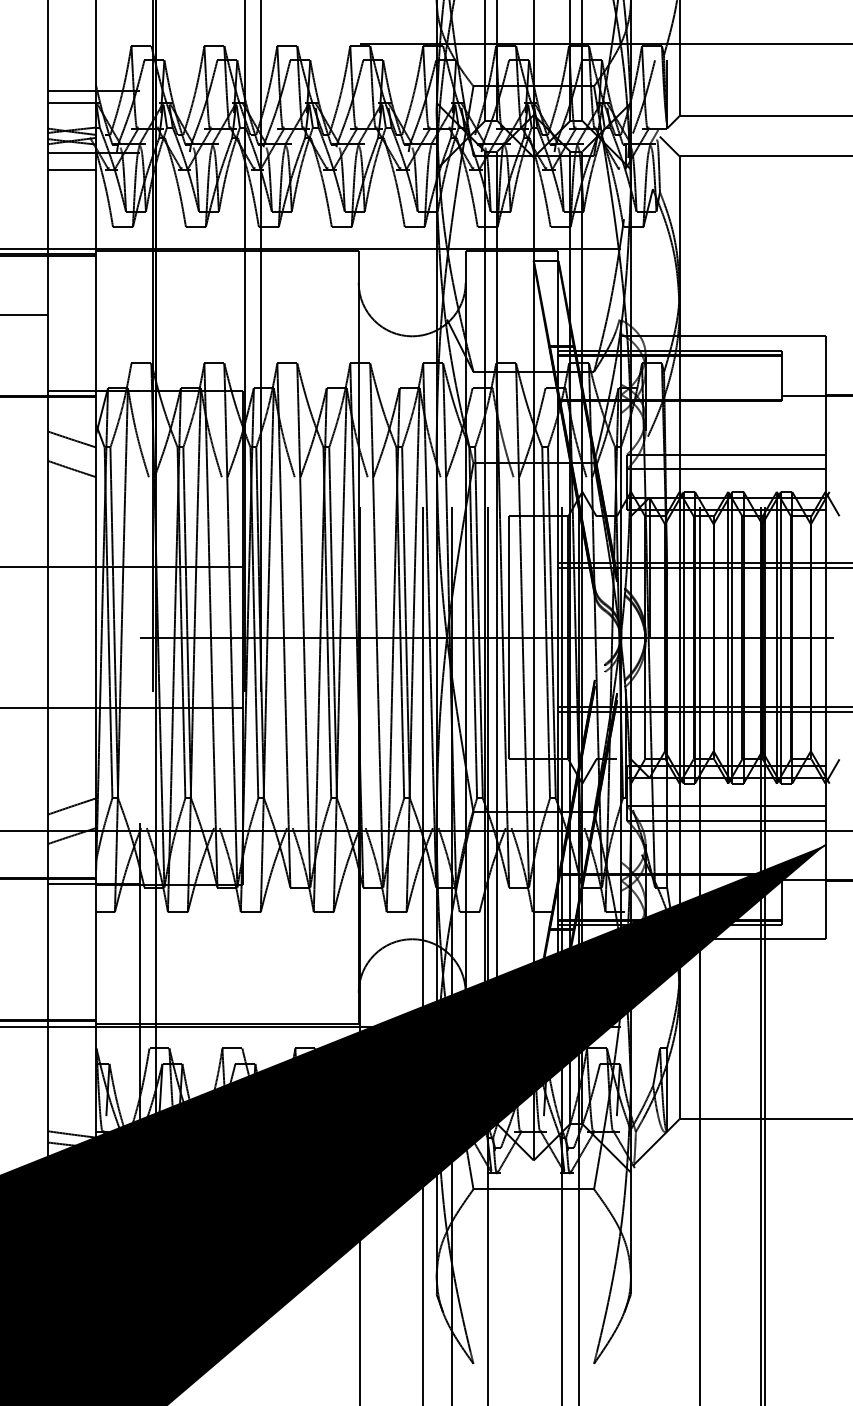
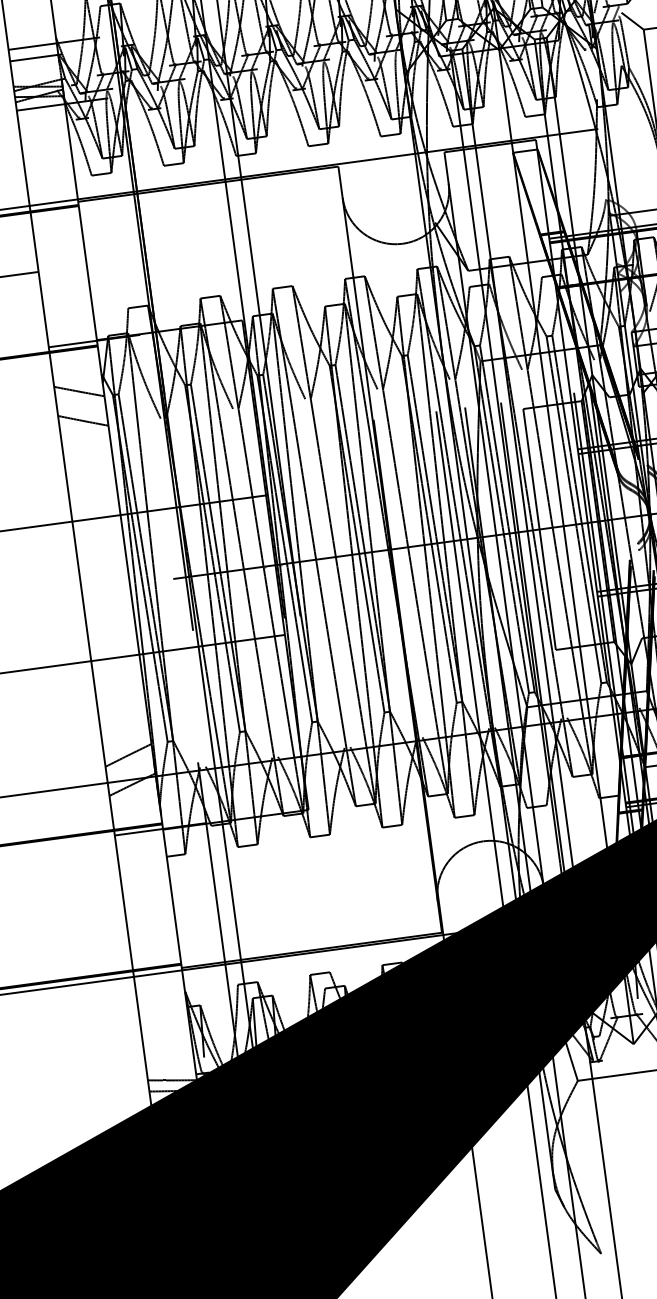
line: (71, 169) -> (42, 124), removed

